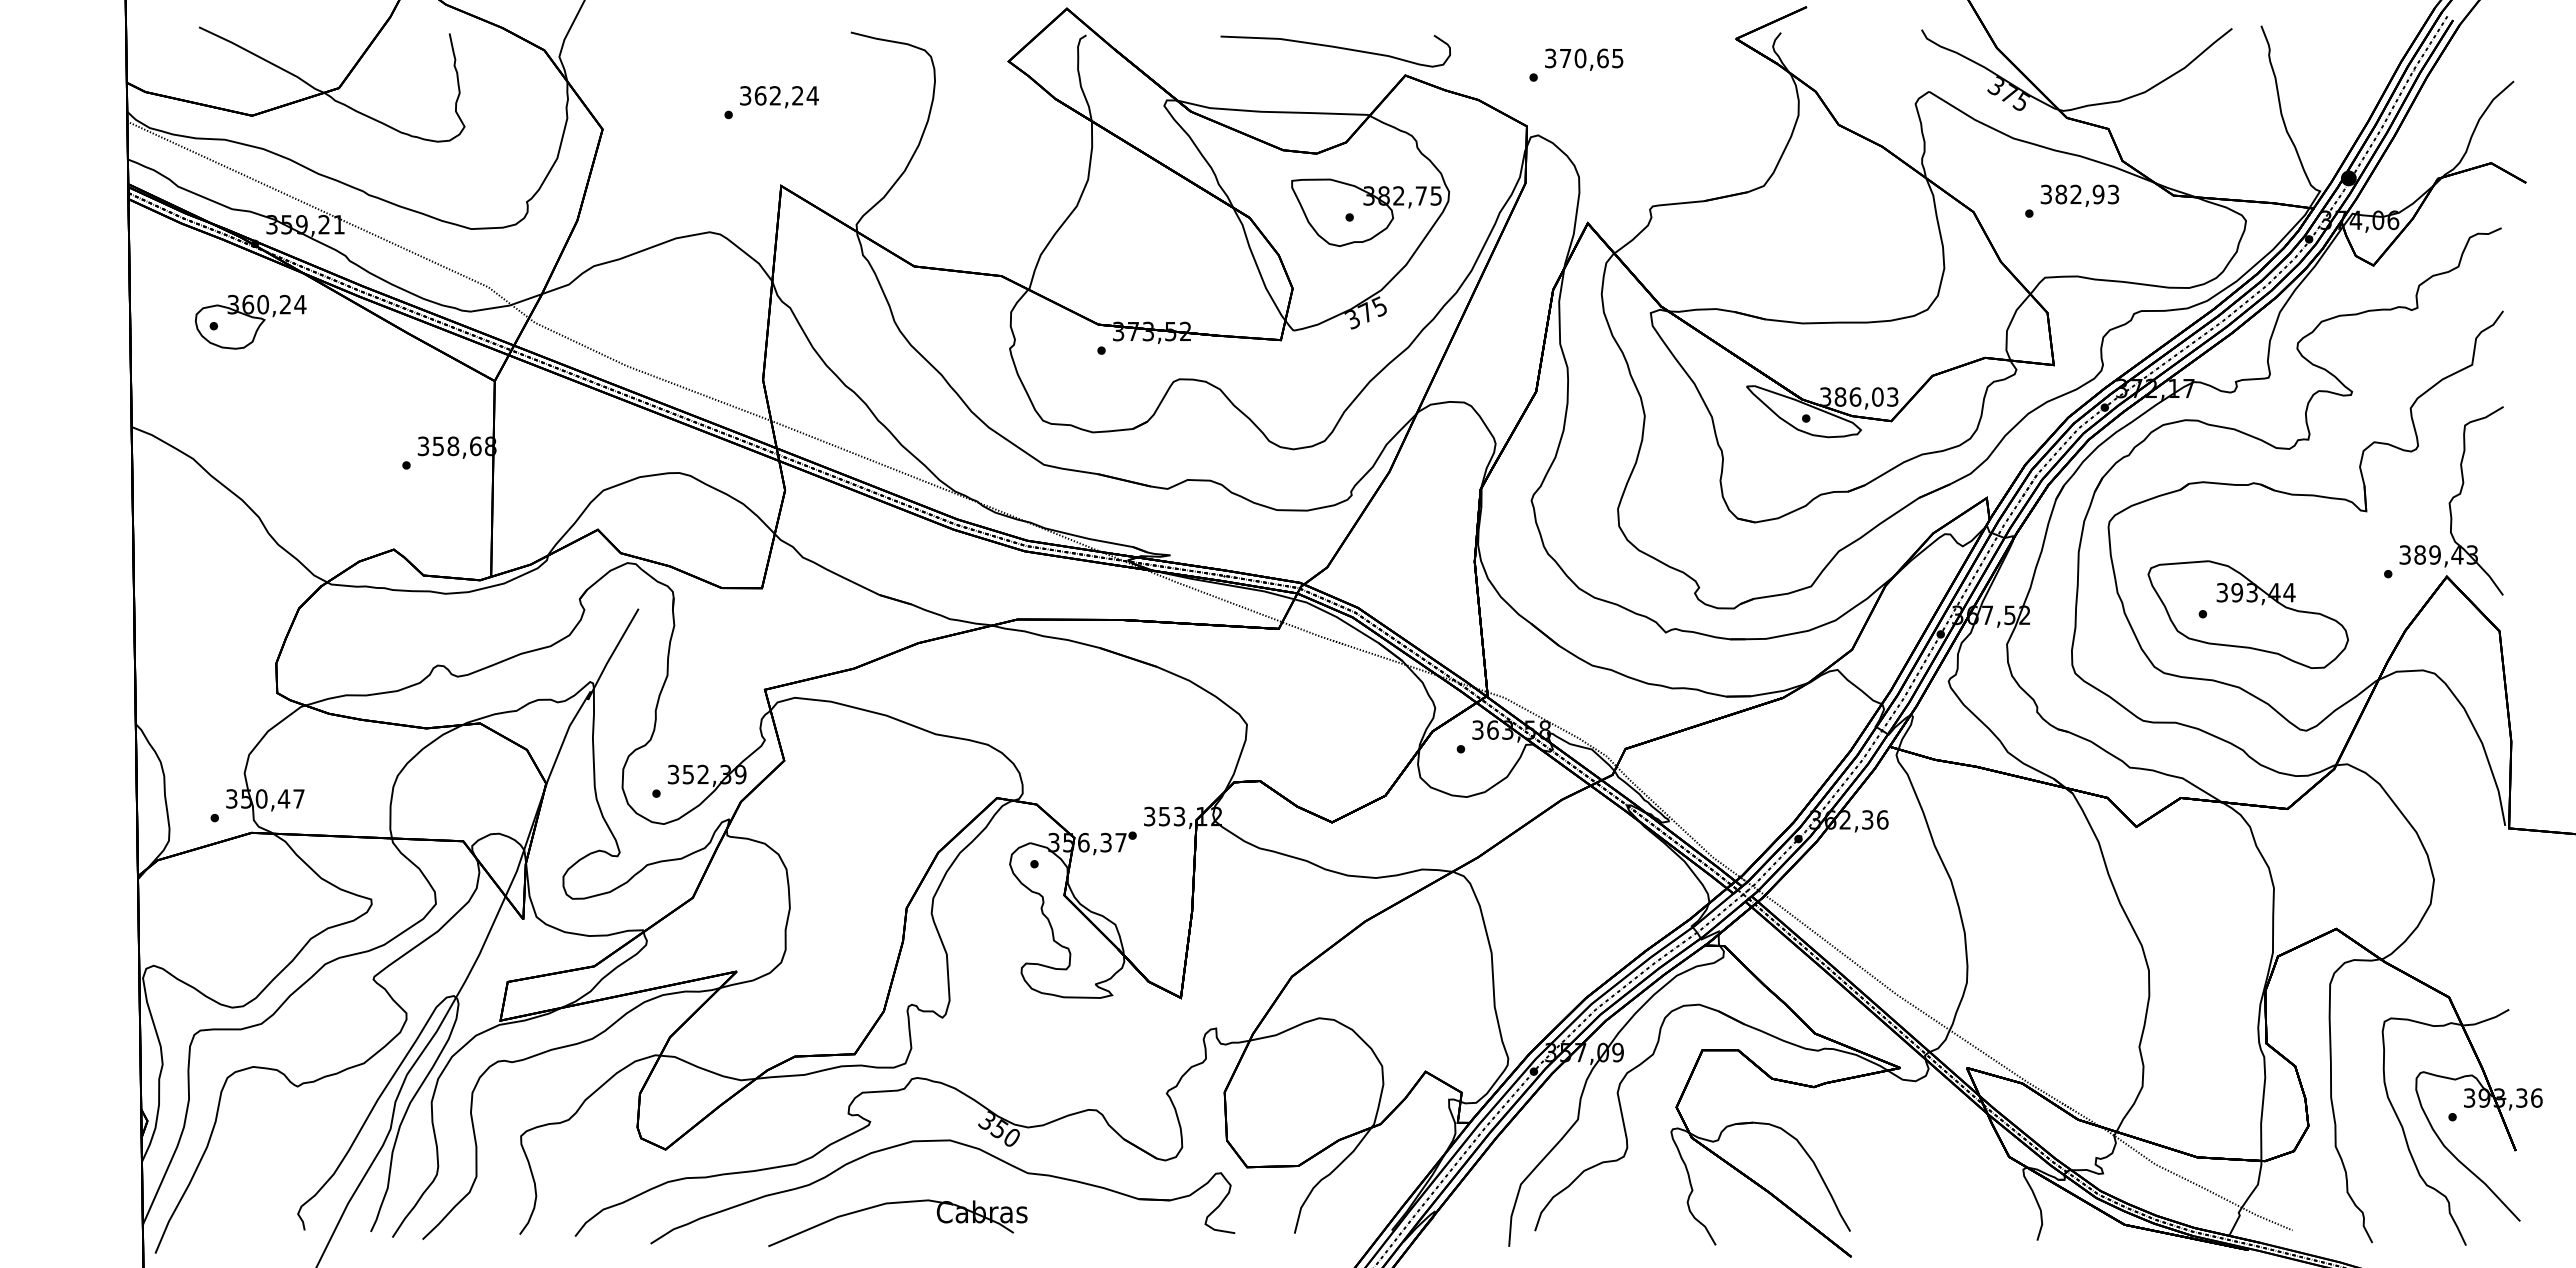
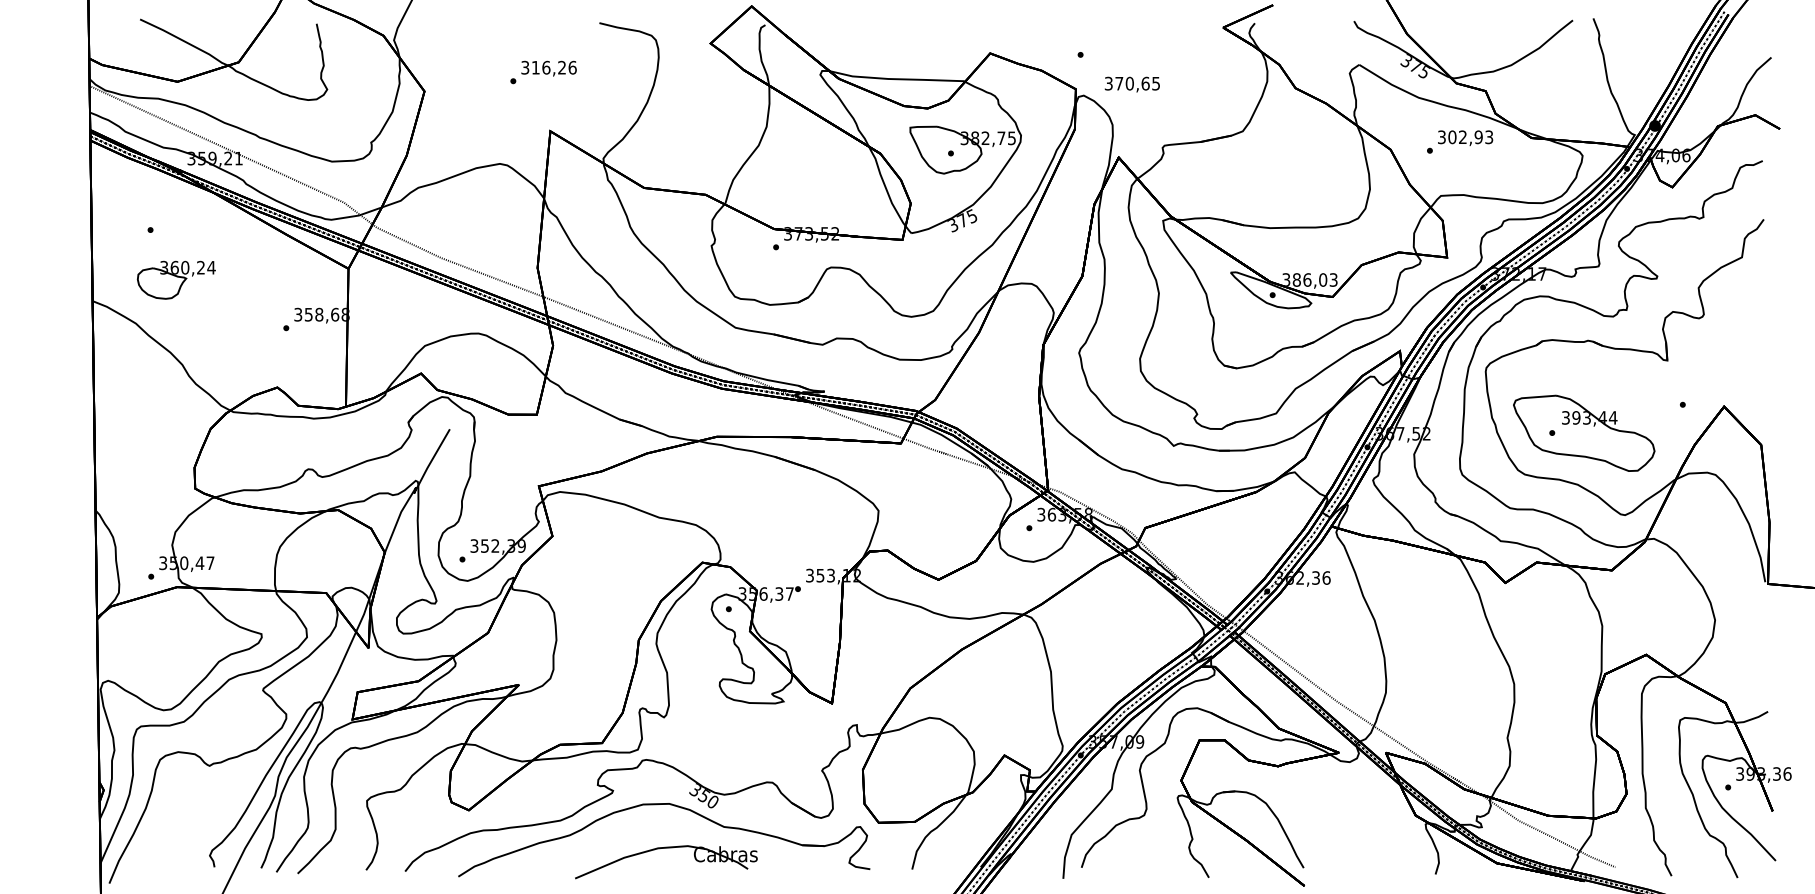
curve: (1336, 48) -> (941, 34), removed
text: (1584, 59) -> (1132, 84), moved
text: (786, 95) -> (554, 67), 362,24 -> 316,26
text: (2061, 194) -> (1452, 137), 382,93 -> 302,93
part: (250, 321) -> (176, 279), moved
part: (2451, 500) -> (1727, 352), removed
part: (897, 1203) -> (666, 848), moved

